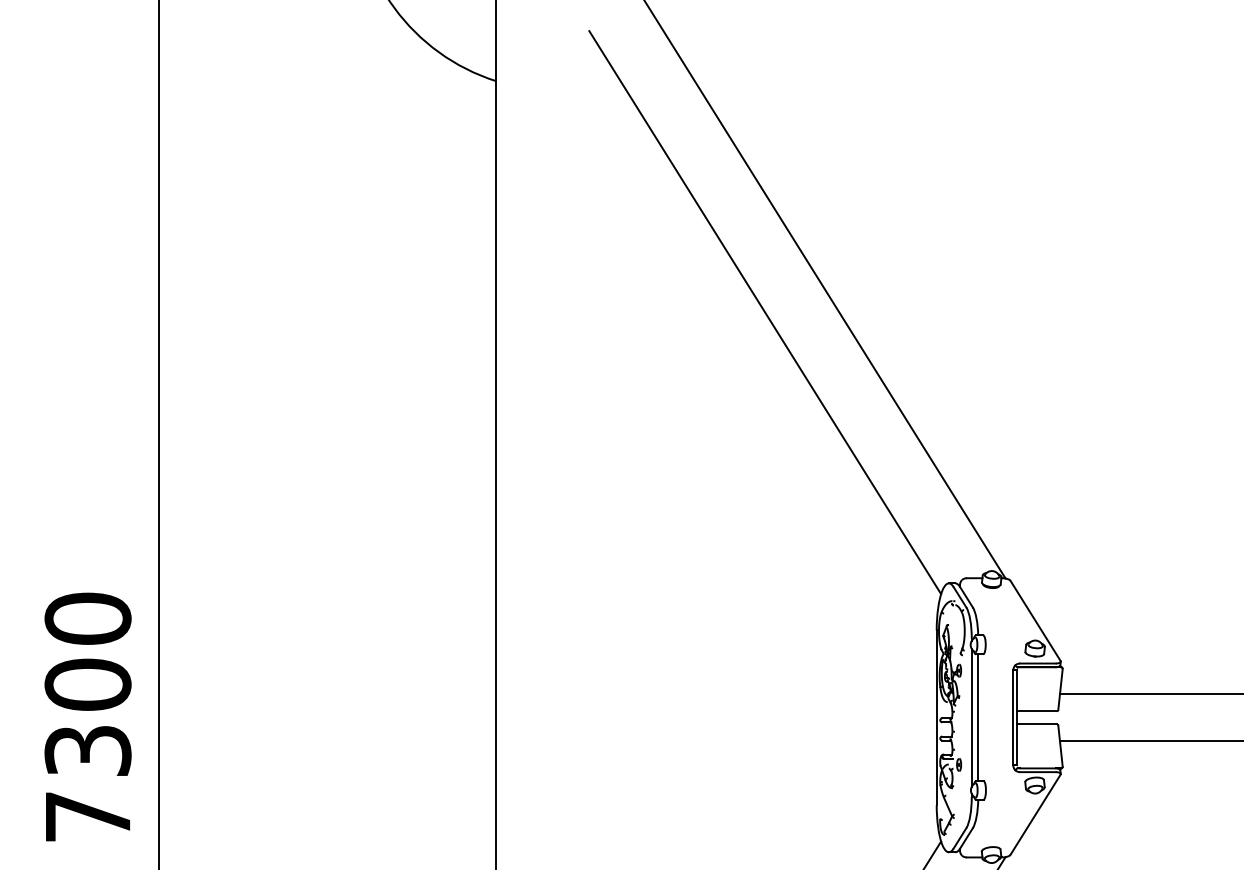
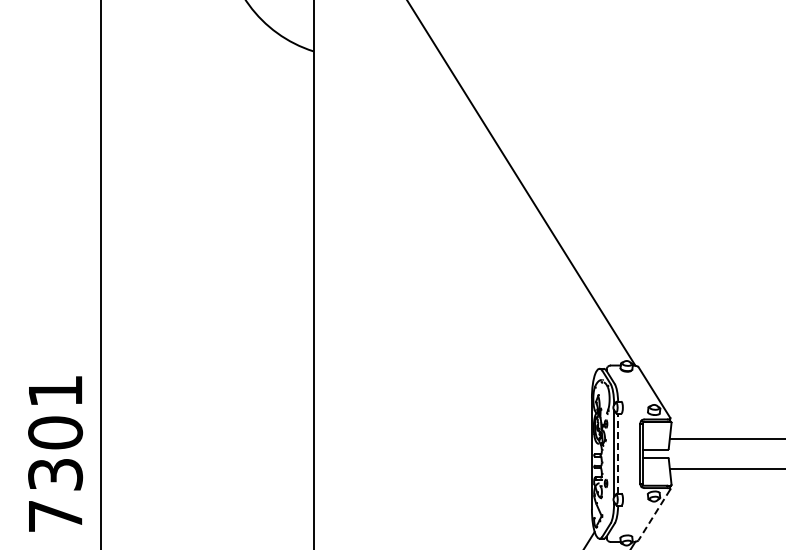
line: (765, 312) -> (483, 197), removed
text: (88, 617) -> (55, 390), 7300 -> 7301
line: (978, 717) -> (618, 453), solid -> dashed
line: (1035, 815) -> (654, 515), solid -> dashed

